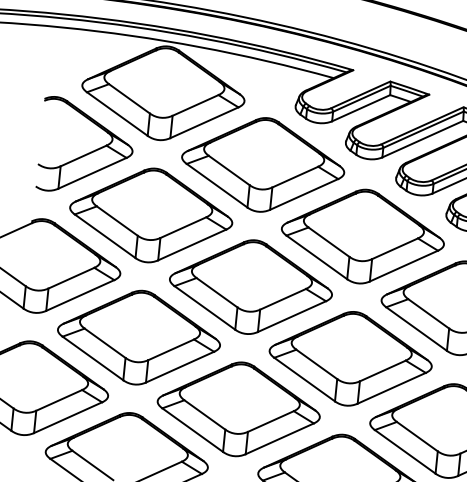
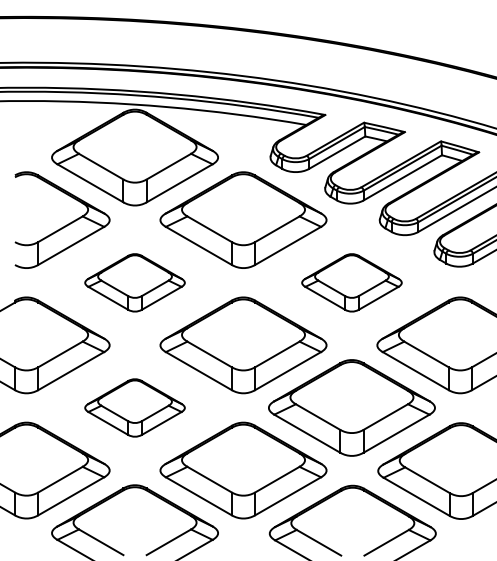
part: (150, 215) -> (134, 282), size x0.6
part: (362, 236) -> (351, 282), size x0.6
part: (138, 337) -> (134, 407), size x0.6

